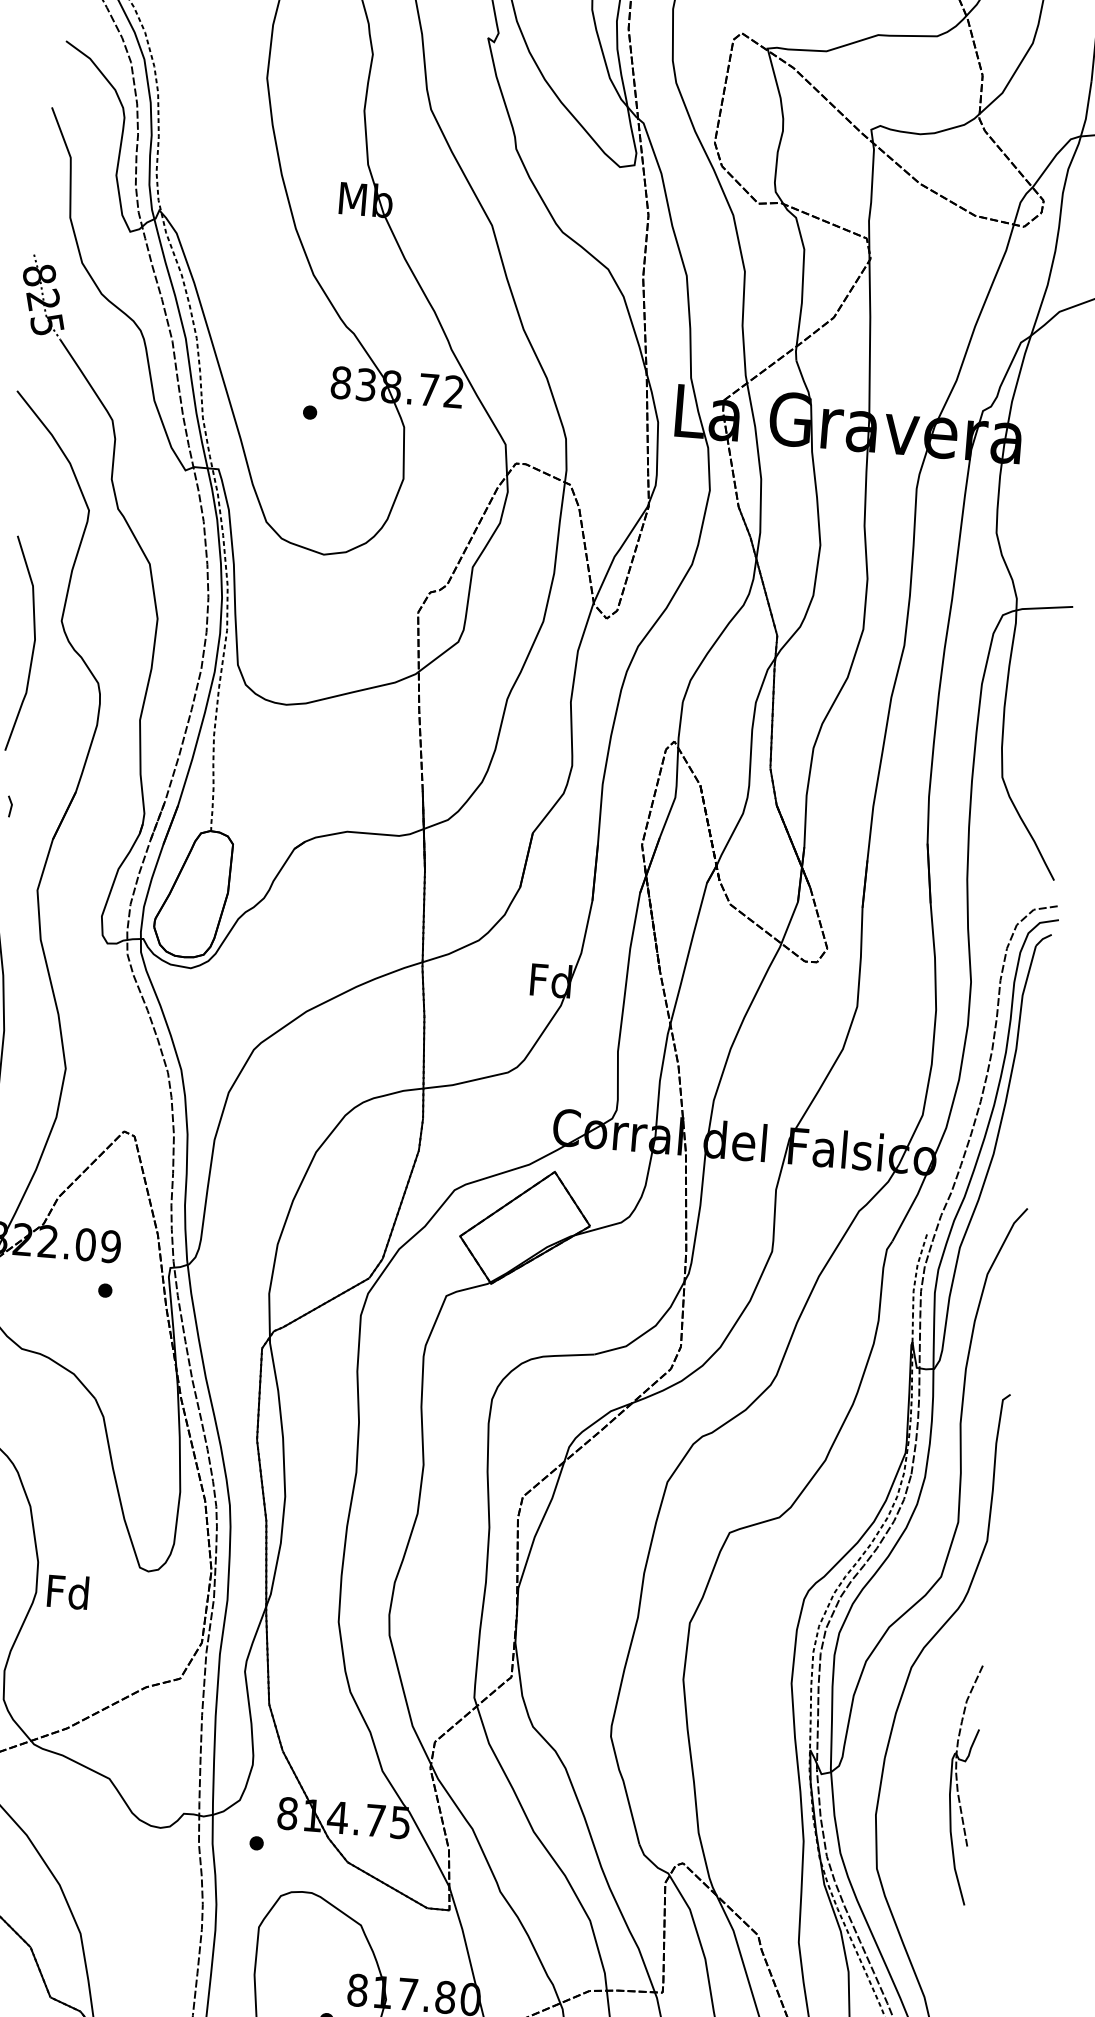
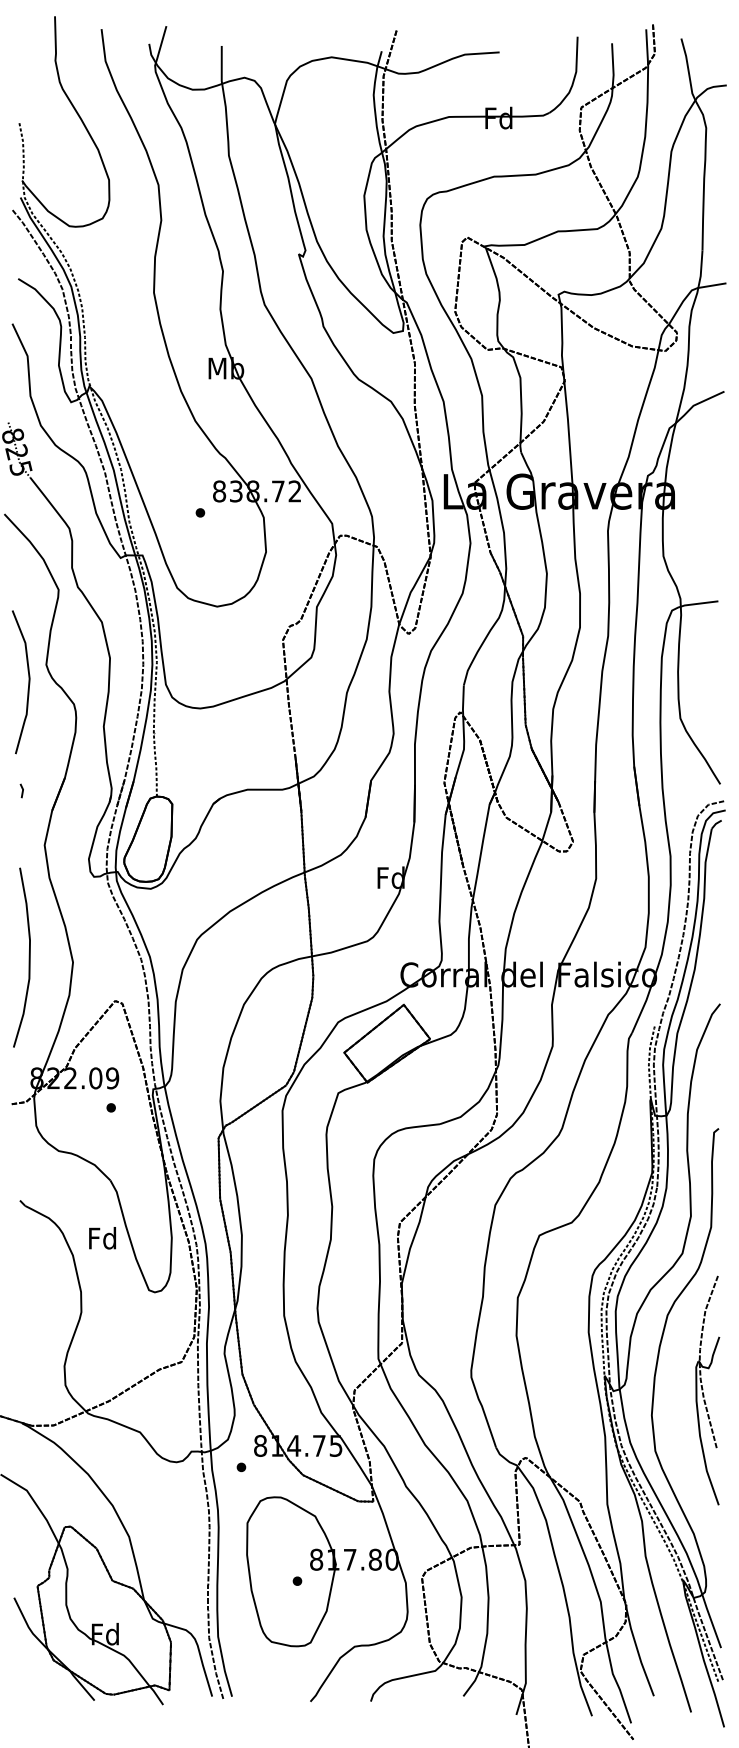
text: (67, 1592) -> (102, 1238), moved
part: (962, 1784) -> (707, 1390), size x1.43

